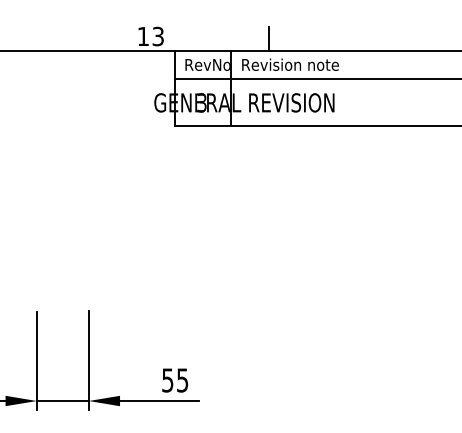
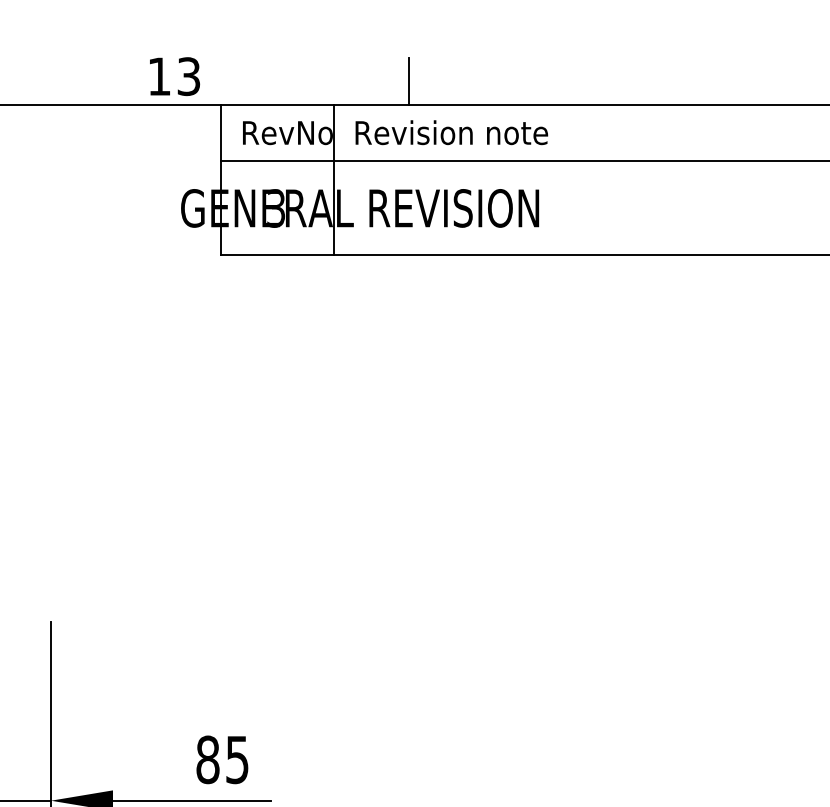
text: (167, 380) -> (207, 759), 55 -> 85

